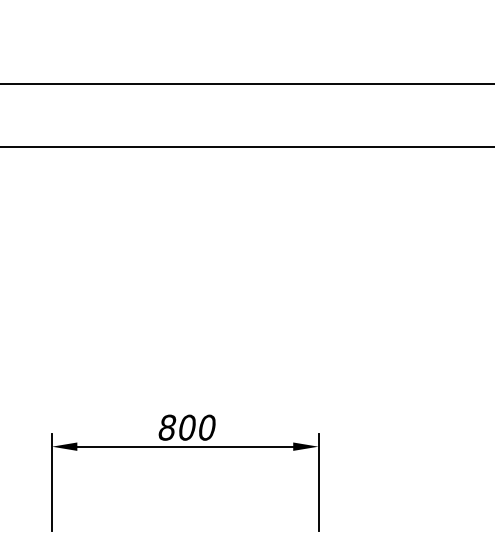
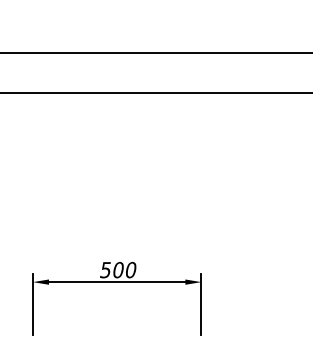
text: (166, 426) -> (105, 269), 800 -> 500

